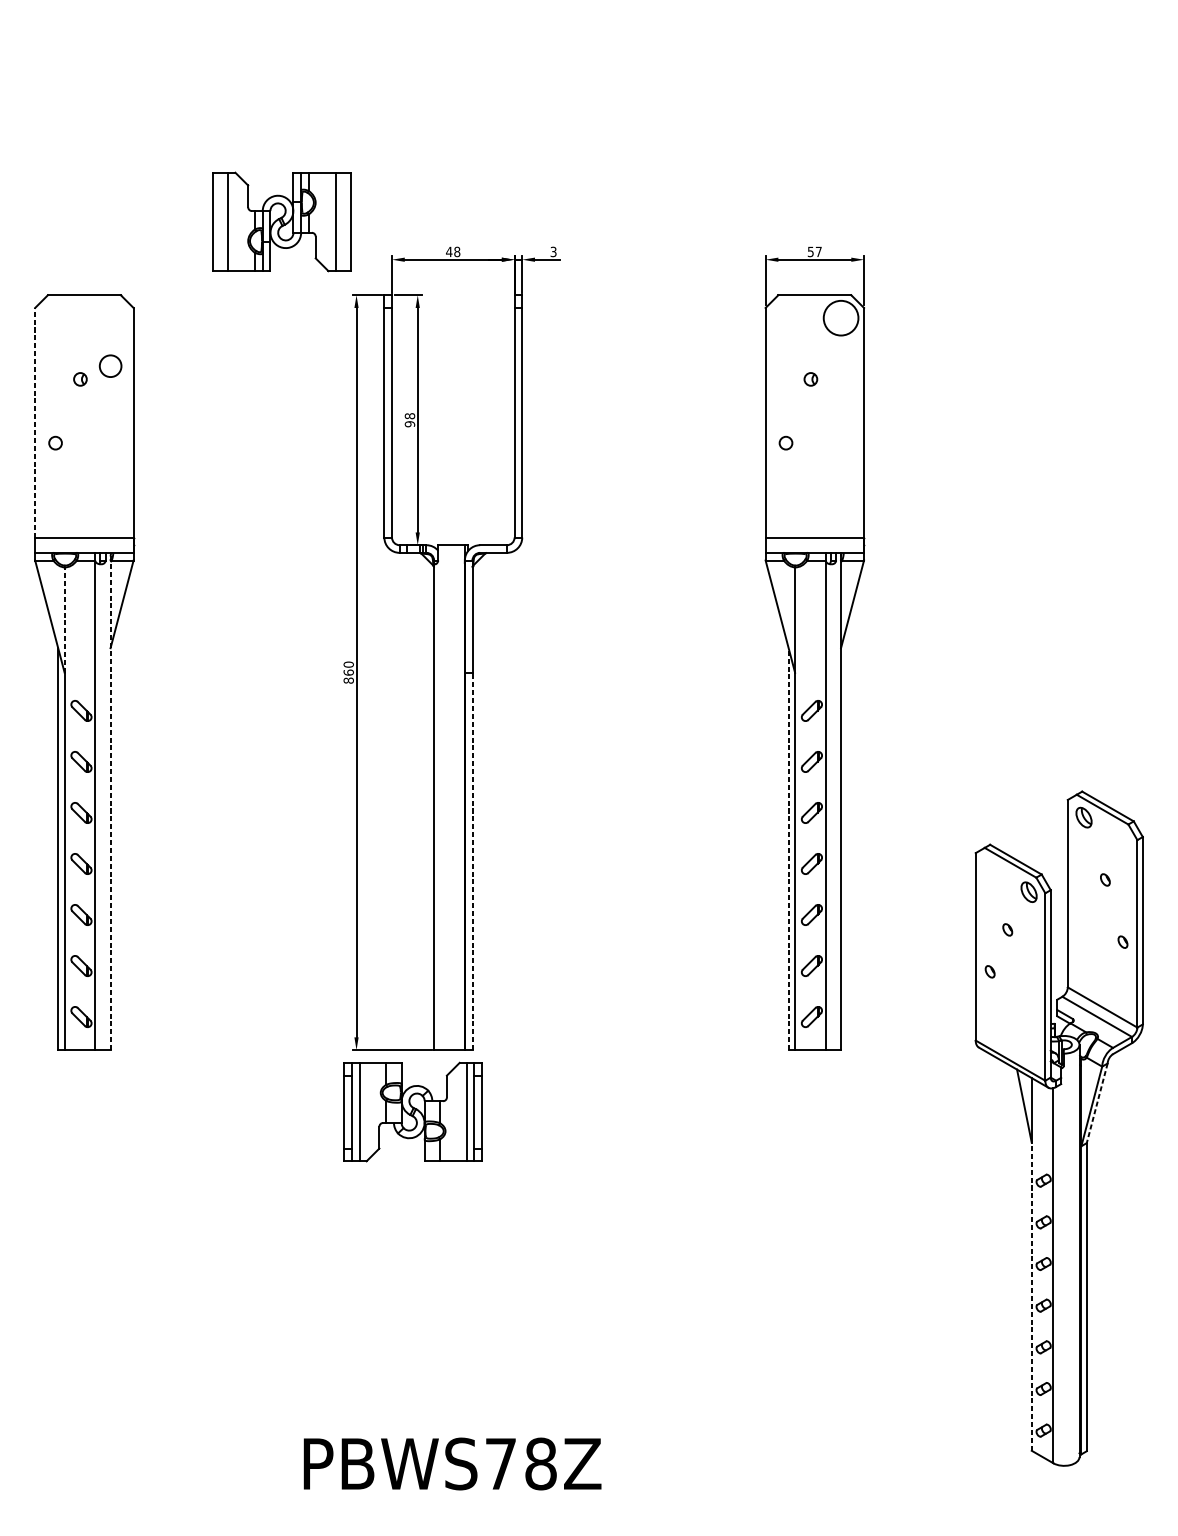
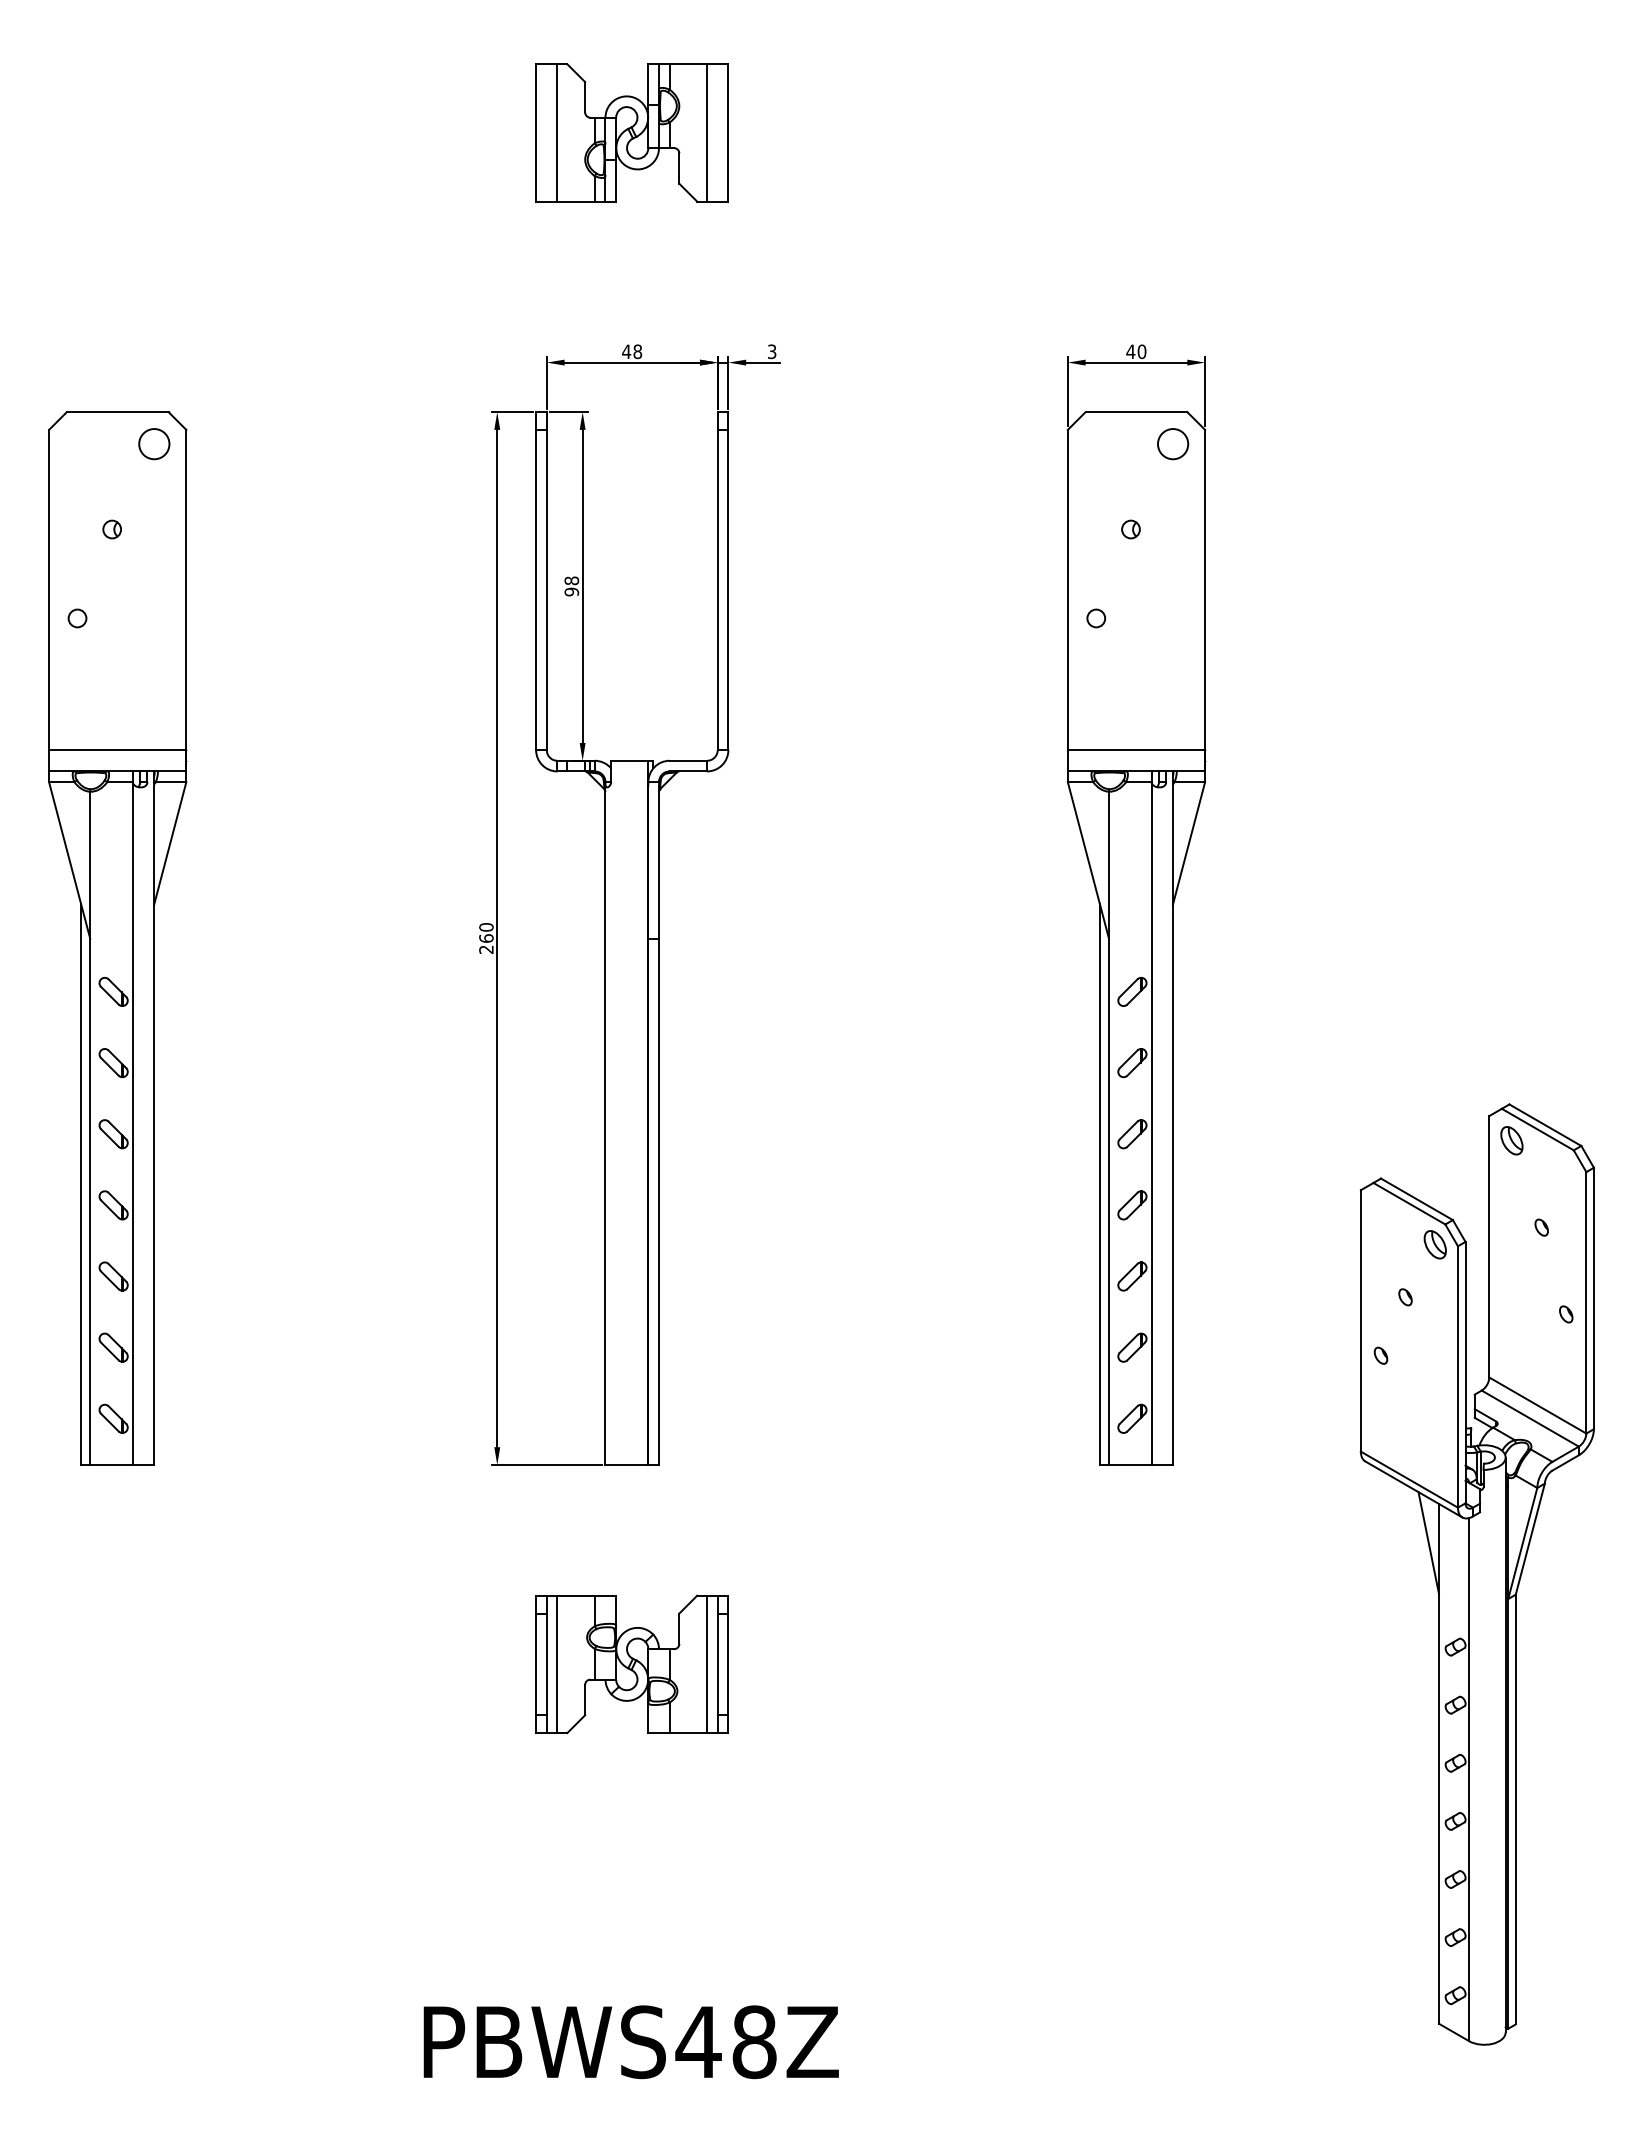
part: (281, 221) -> (631, 132), moved
text: (814, 251) -> (1136, 351), 57 -> 40
circle: (840, 318) -> (1172, 444), size x0.62
circle: (110, 366) -> (154, 444), moved
line: (35, 422) -> (49, 589), dashed -> solid
line: (64, 619) -> (90, 864), dashed -> solid
text: (348, 680) -> (486, 949), 860 -> 260
line: (110, 801) -> (154, 1118), dashed -> solid
line: (788, 849) -> (1099, 1184), dashed -> solid
line: (472, 861) -> (659, 1201), dashed -> solid
line: (1097, 1103) -> (1530, 1539), dashed -> solid
part: (412, 1112) -> (631, 1664), moved
line: (1032, 1296) -> (1439, 1808), dashed -> solid
text: (500, 1463) -> (698, 2041), PBWS78Z -> PBWS48Z

